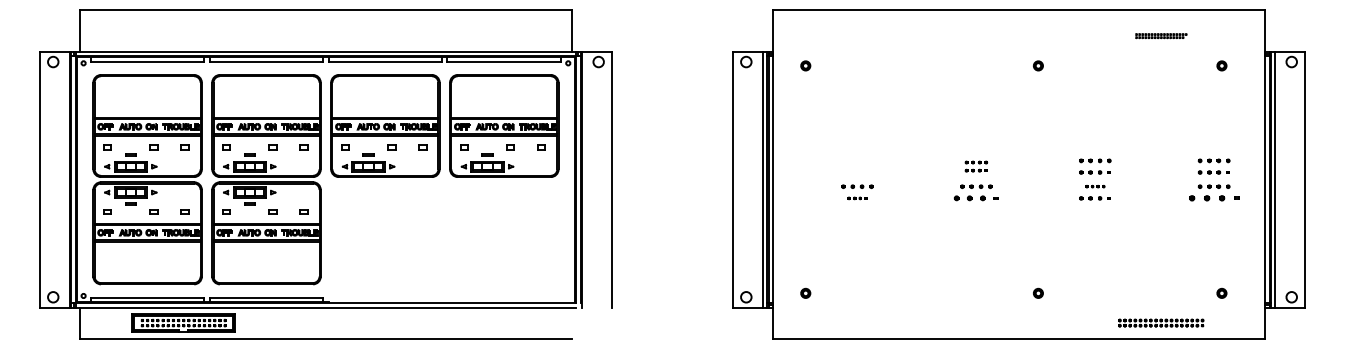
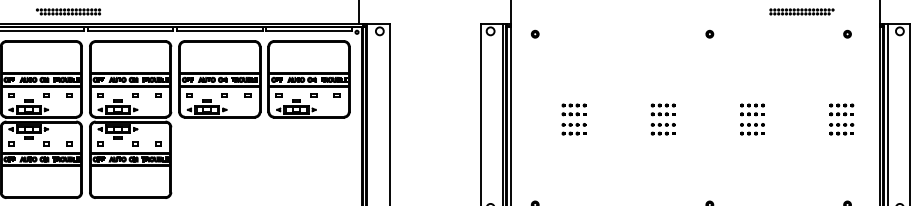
part: (183, 35) -> (68, 11), added
part: (1161, 35) -> (802, 11), size x1.67
part: (857, 166) -> (574, 109), added
part: (976, 166) -> (663, 109), size x1.43
part: (1095, 186) -> (752, 124), size x1.67
part: (857, 198) -> (574, 133), size x1.67
part: (976, 198) -> (663, 133), size x0.71
part: (1213, 198) -> (841, 133), size x0.62

